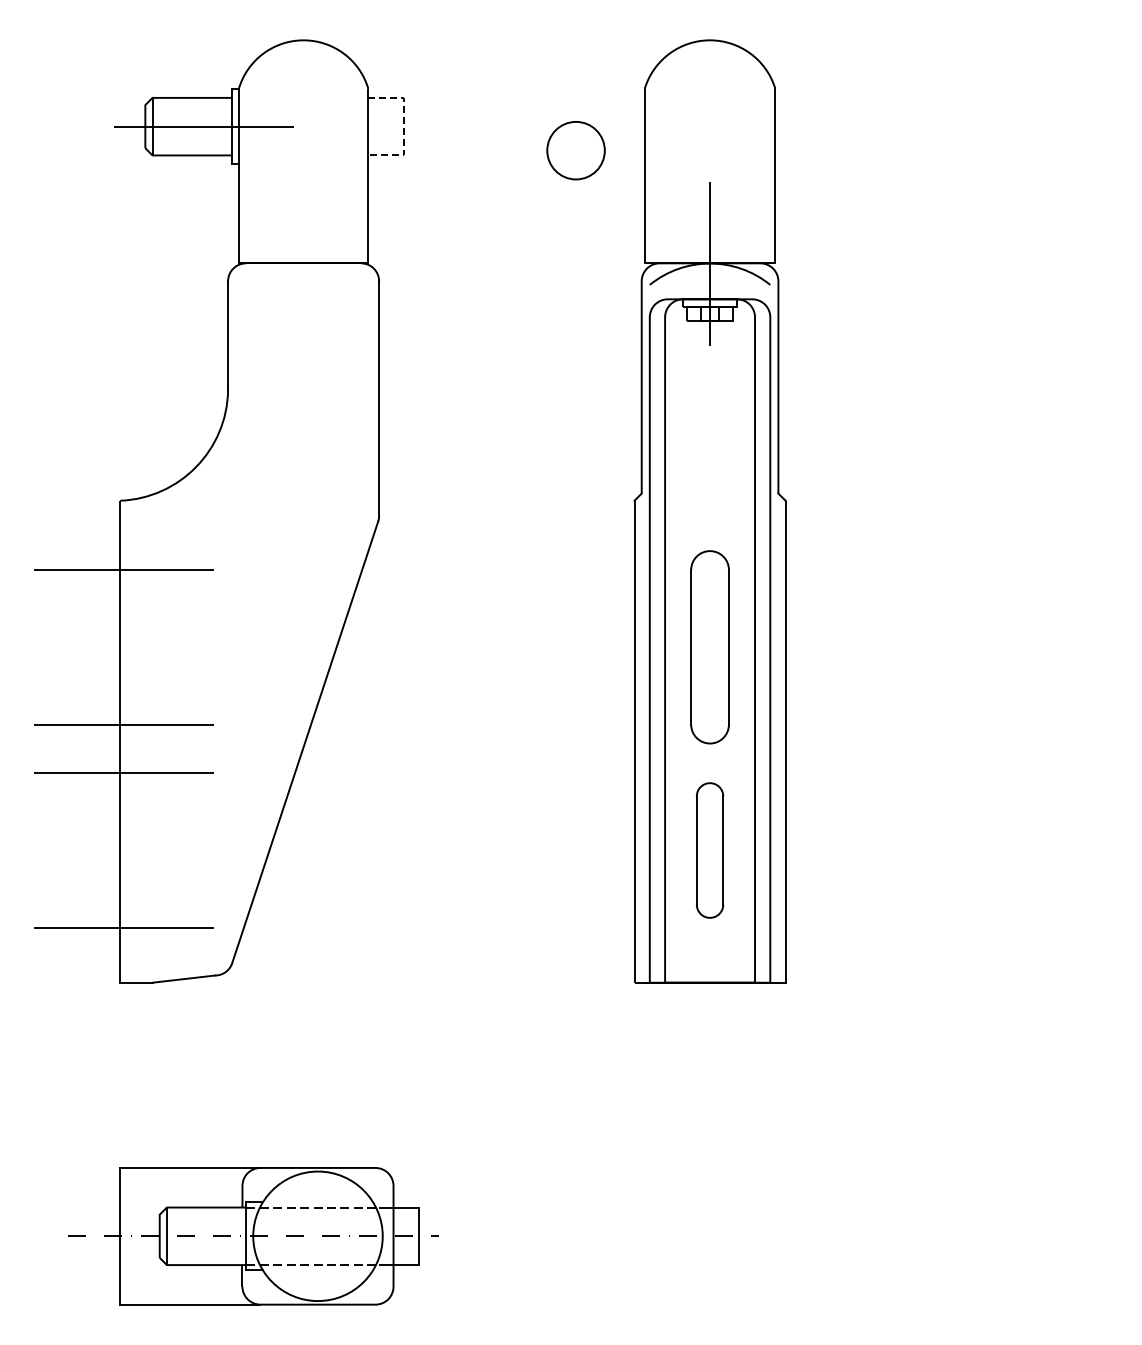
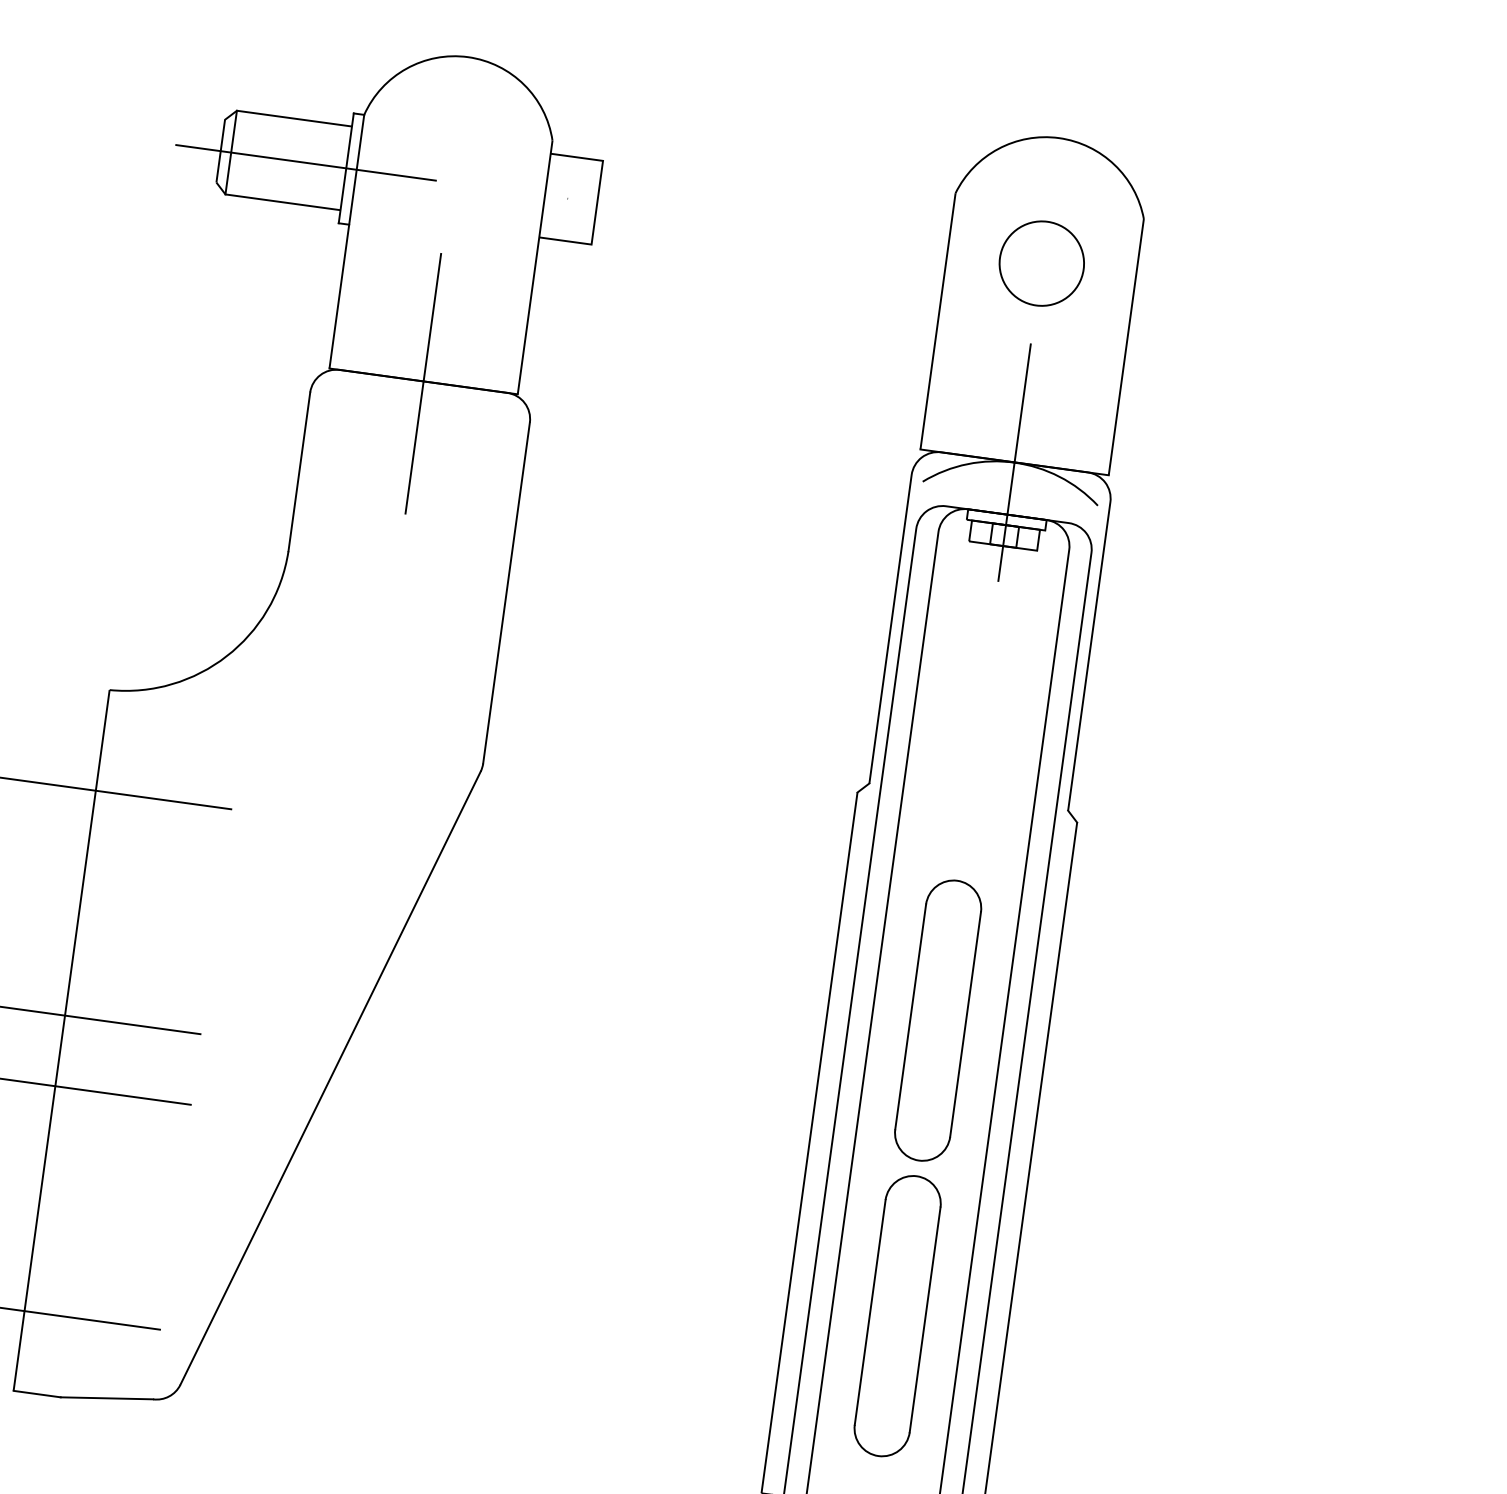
line: (404, 126) -> (597, 202), dashed -> solid
circle: (575, 150) -> (1041, 263), moved
line: (303, 259) -> (424, 375), added
part: (709, 850) -> (896, 1315), size x1.43

